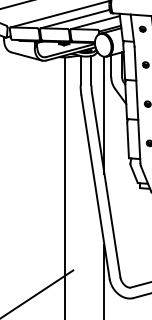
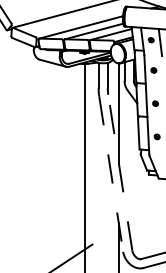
line: (106, 185) -> (120, 172), solid -> dashed
line: (95, 187) -> (111, 174), solid -> dashed

